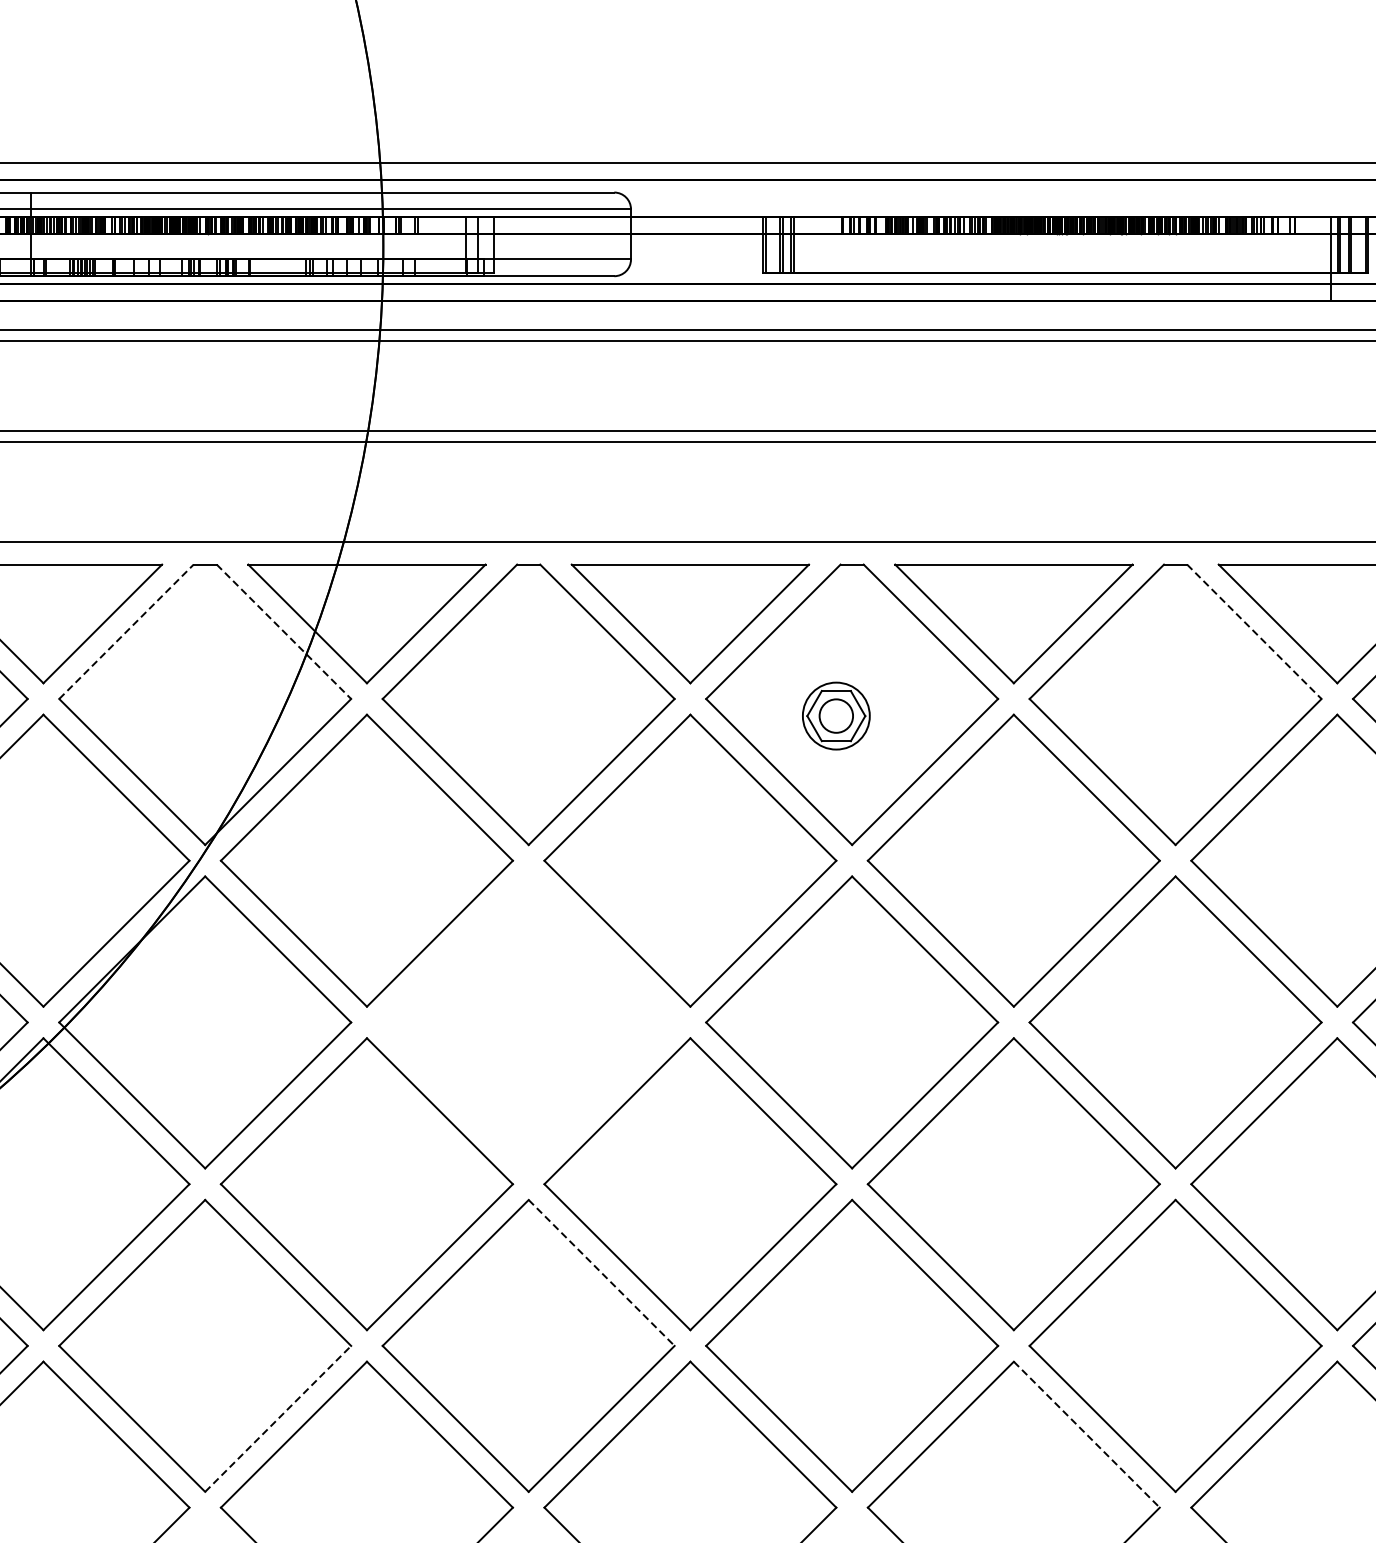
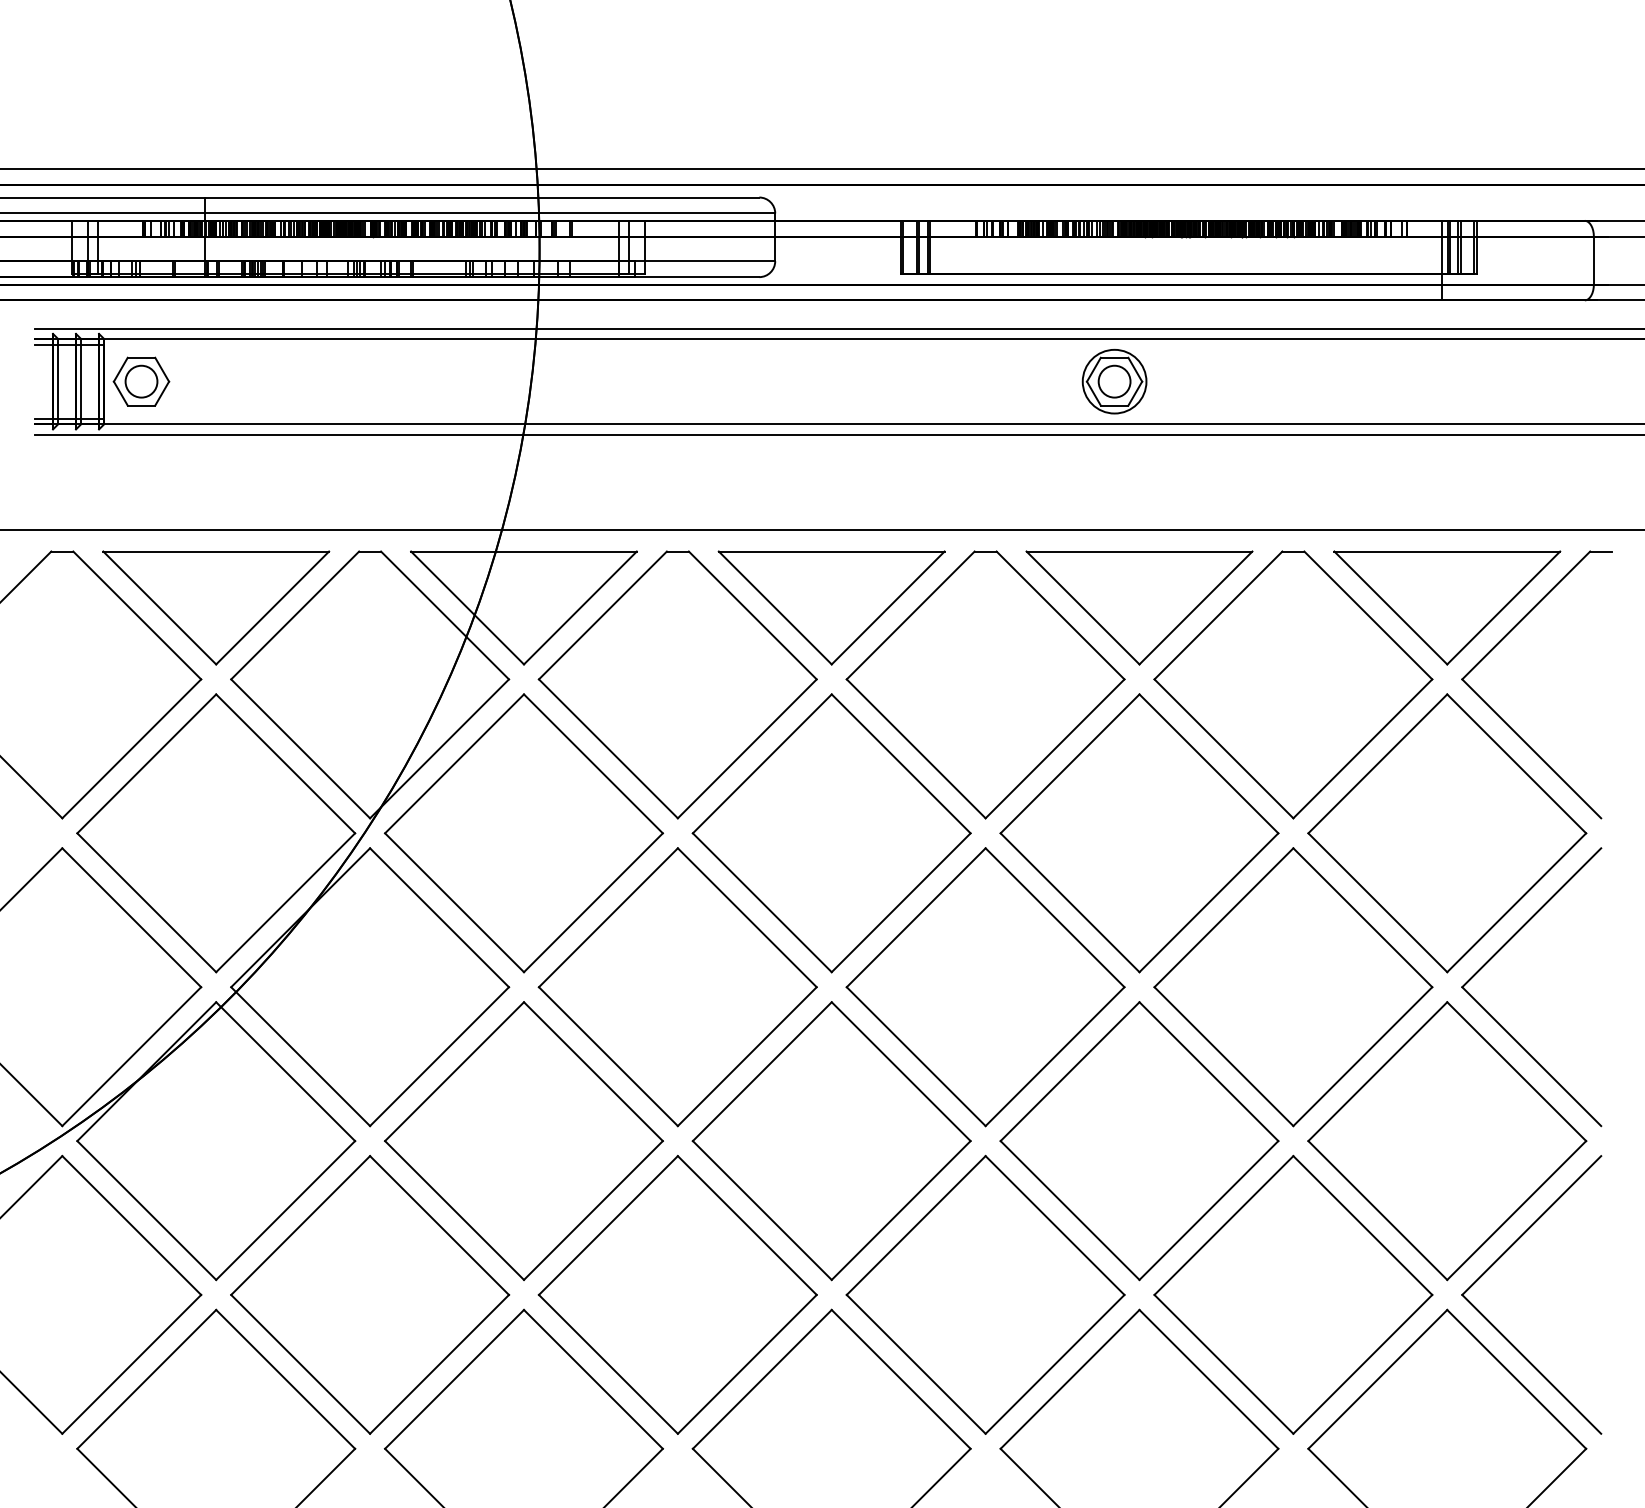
line: (126, 631) -> (295, 615), dashed -> solid
line: (284, 631) -> (445, 615), dashed -> solid
line: (1254, 631) -> (1368, 615), dashed -> solid
part: (836, 715) -> (1114, 381), moved
part: (528, 1022) -> (677, 987), added
line: (601, 1272) -> (747, 1225), dashed -> solid
line: (278, 1419) -> (439, 1364), dashed -> solid
line: (1087, 1434) -> (1209, 1379), dashed -> solid

